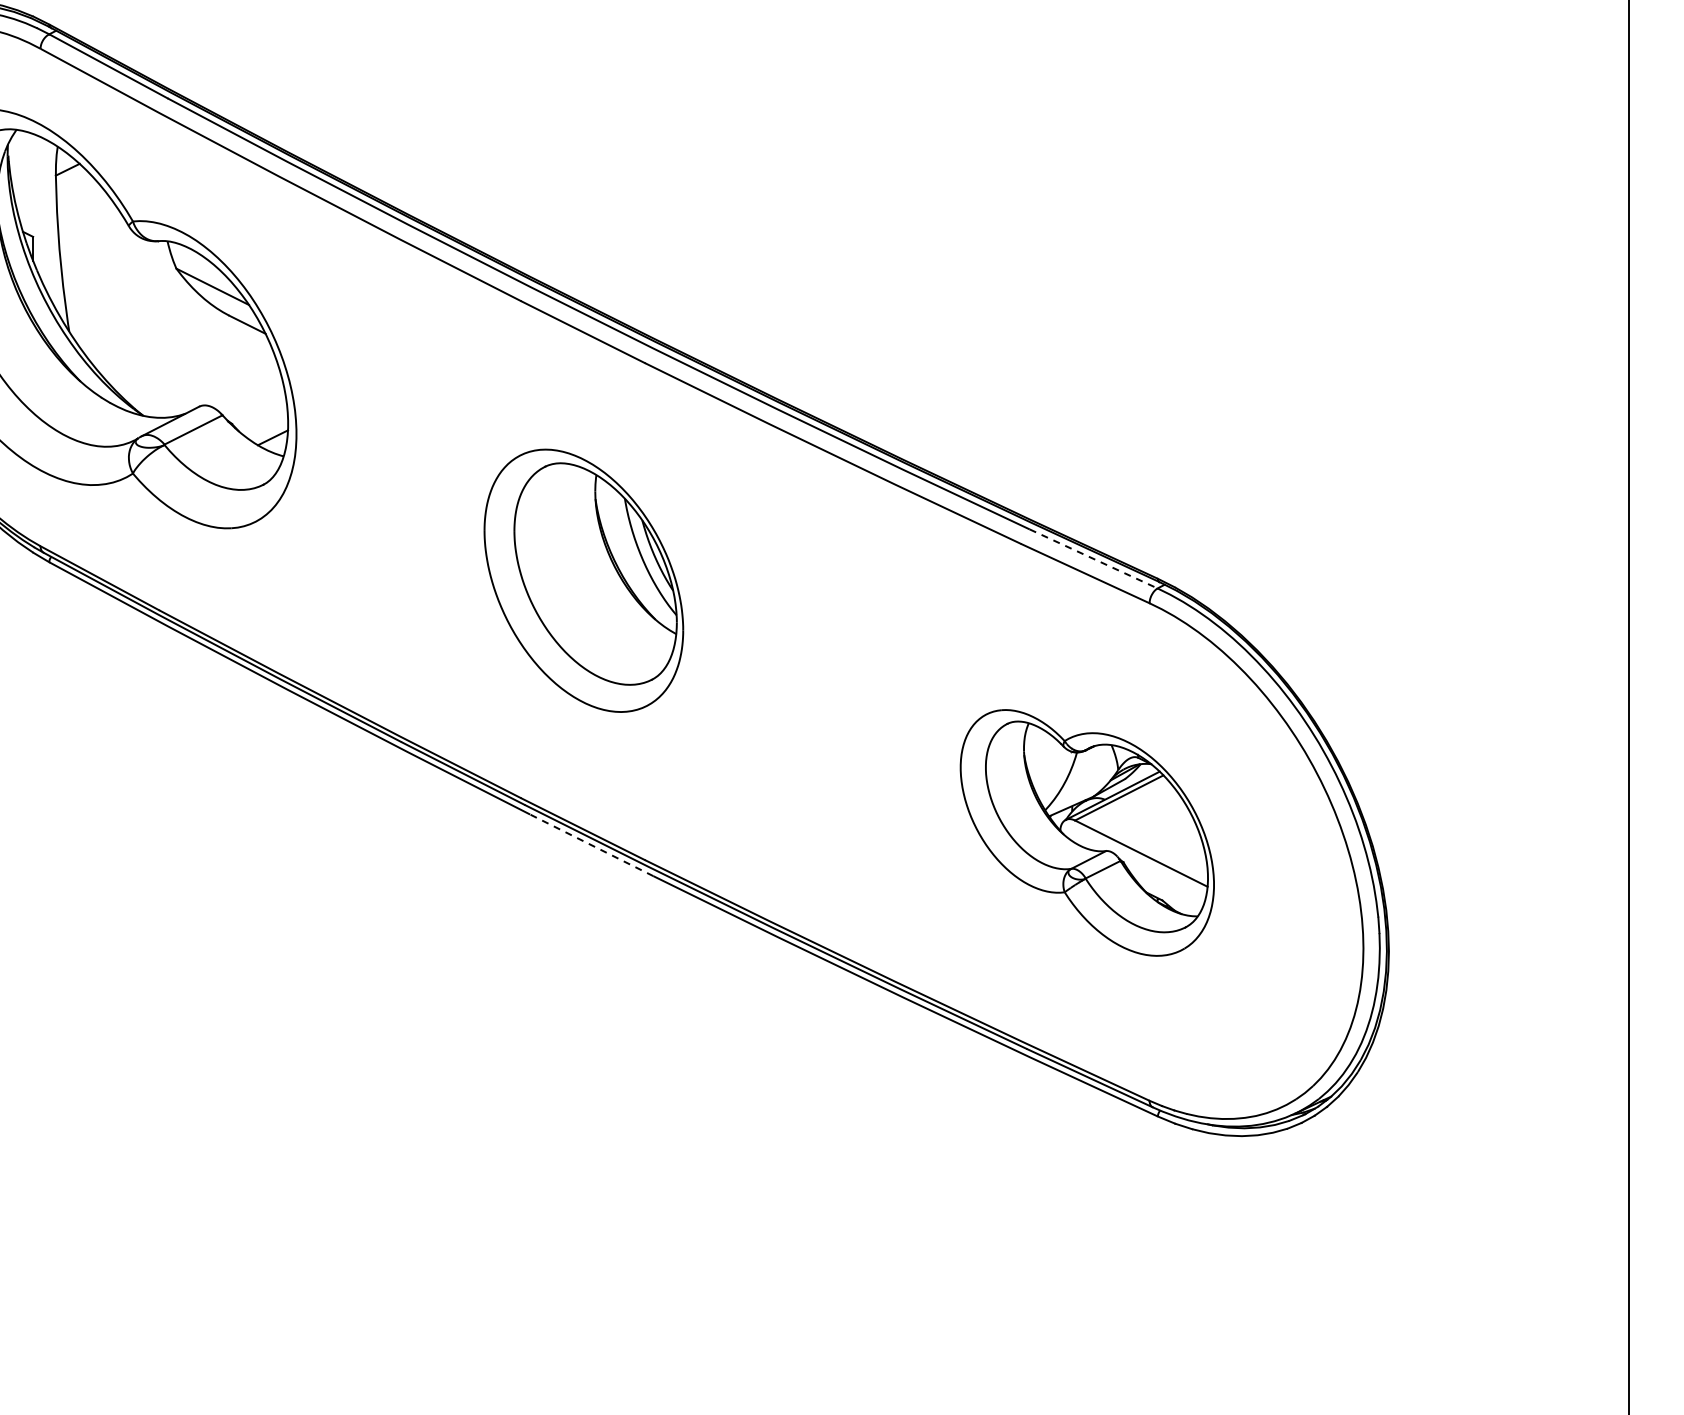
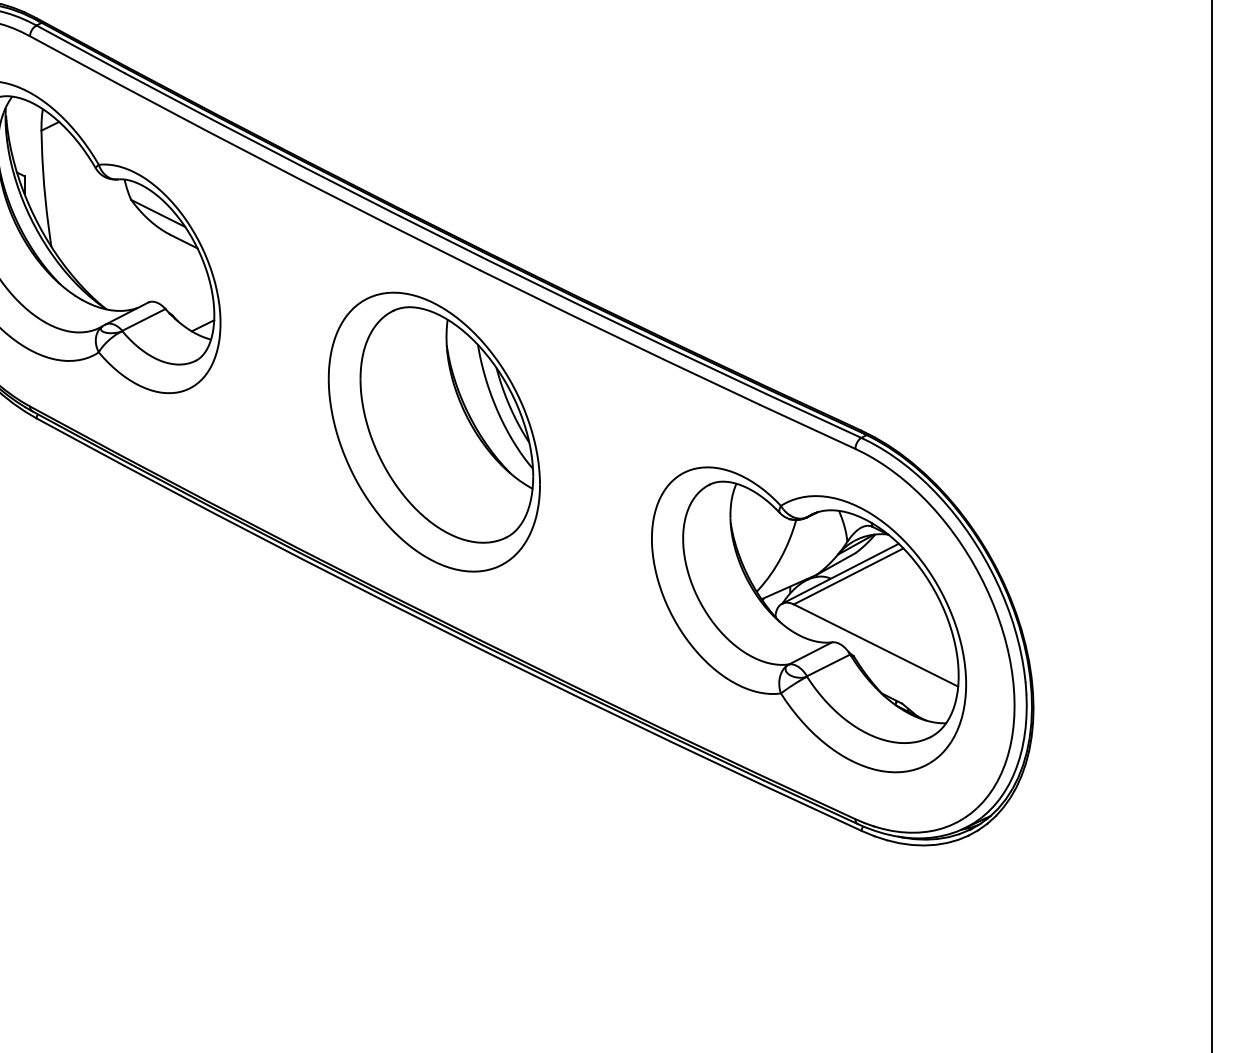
line: (1094, 559) -> (814, 416), dashed -> solid
part: (583, 580) -> (434, 431), size x1.43
part: (1087, 832) -> (809, 619), size x1.67
line: (591, 845) -> (440, 629), dashed -> solid

